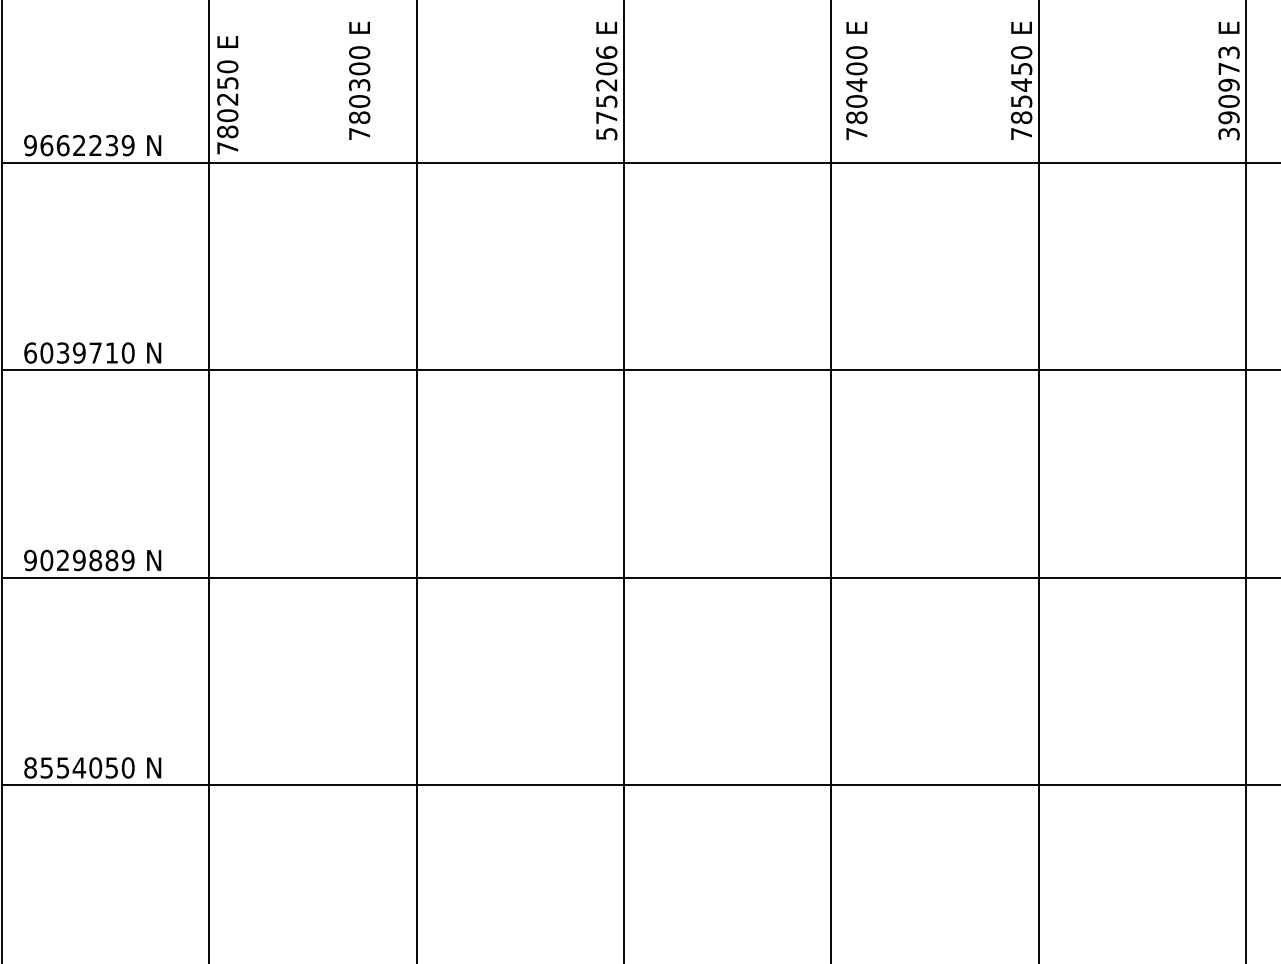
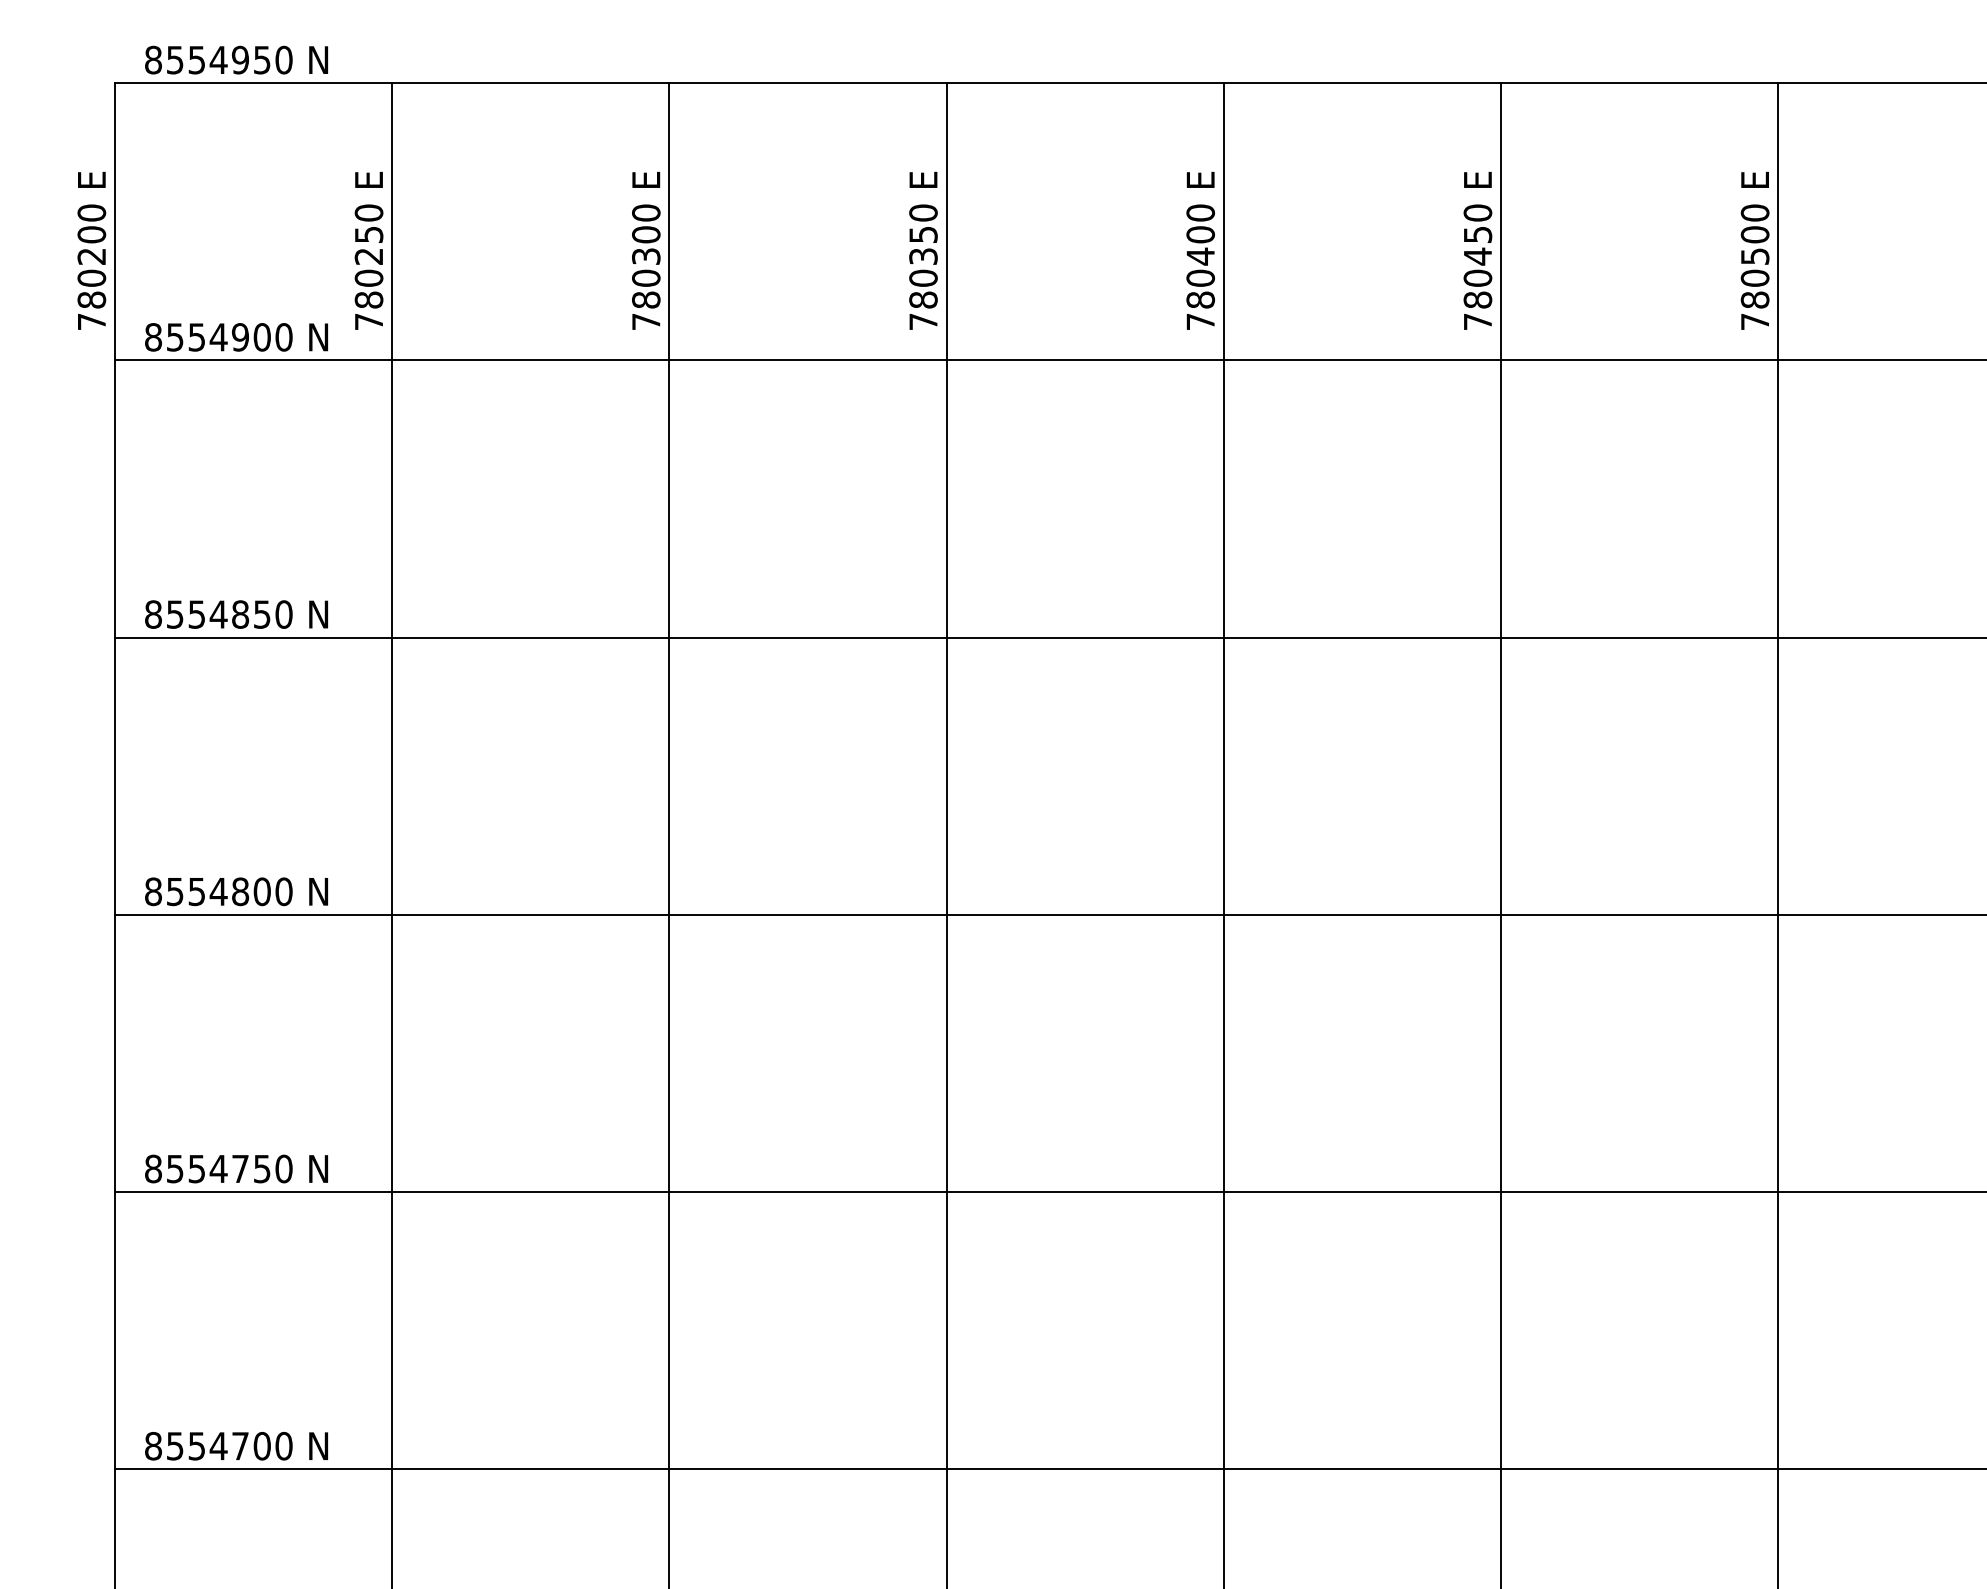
text: (359, 80) -> (646, 250), moved
text: (856, 80) -> (1200, 250), moved
text: (606, 93) -> (923, 267), 575206 -> 780350
text: (1228, 93) -> (1754, 267), 390973 -> 780500
text: (227, 94) -> (368, 250), moved
text: (1021, 100) -> (1477, 277), 785450 -> 780450
text: (79, 145) -> (218, 337), 9662239 -> 8554900
text: (70, 353) -> (207, 614), 6039710 -> 8554850
text: (79, 560) -> (218, 891), 9029889 -> 8554800
text: (95, 767) -> (240, 1168), 8554050 -> 8554750

